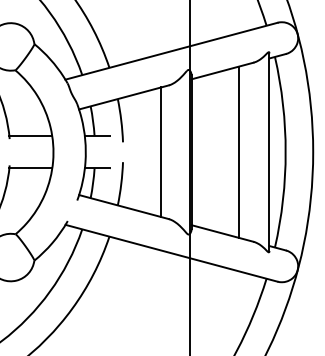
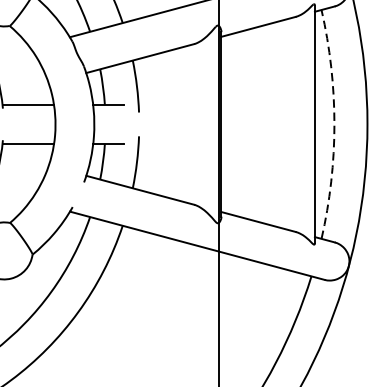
line: (239, 151) -> (278, 123), removed
line: (161, 152) -> (185, 124), removed
arc: (285, 152) -> (334, 124), solid -> dashed

